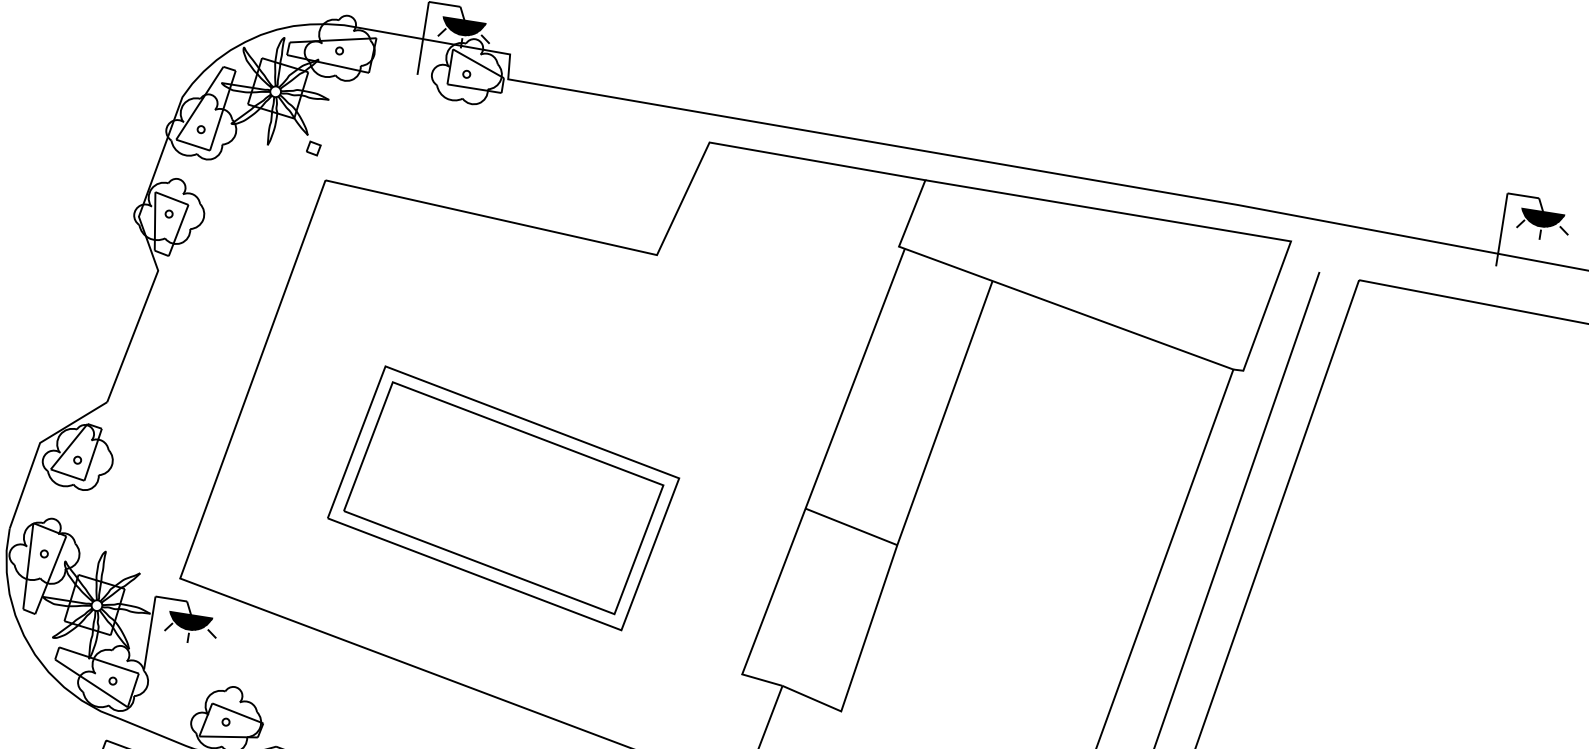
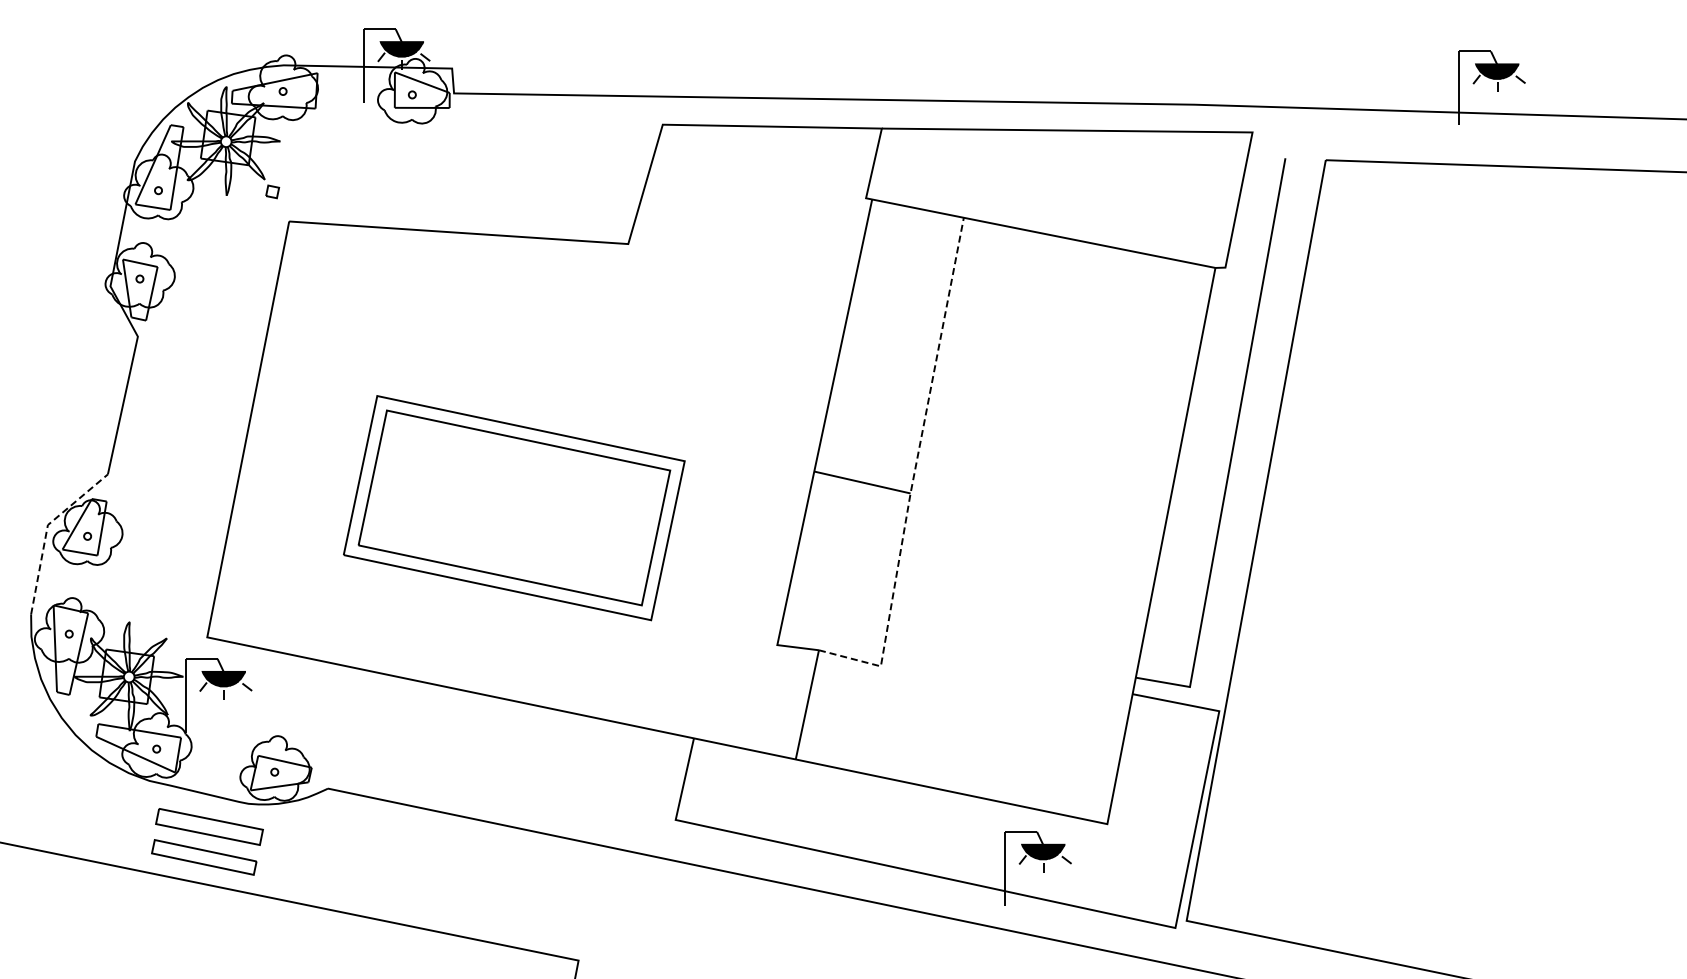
line: (38, 447) -> (46, 529), solid -> dashed
line: (904, 527) -> (914, 474), solid -> dashed

